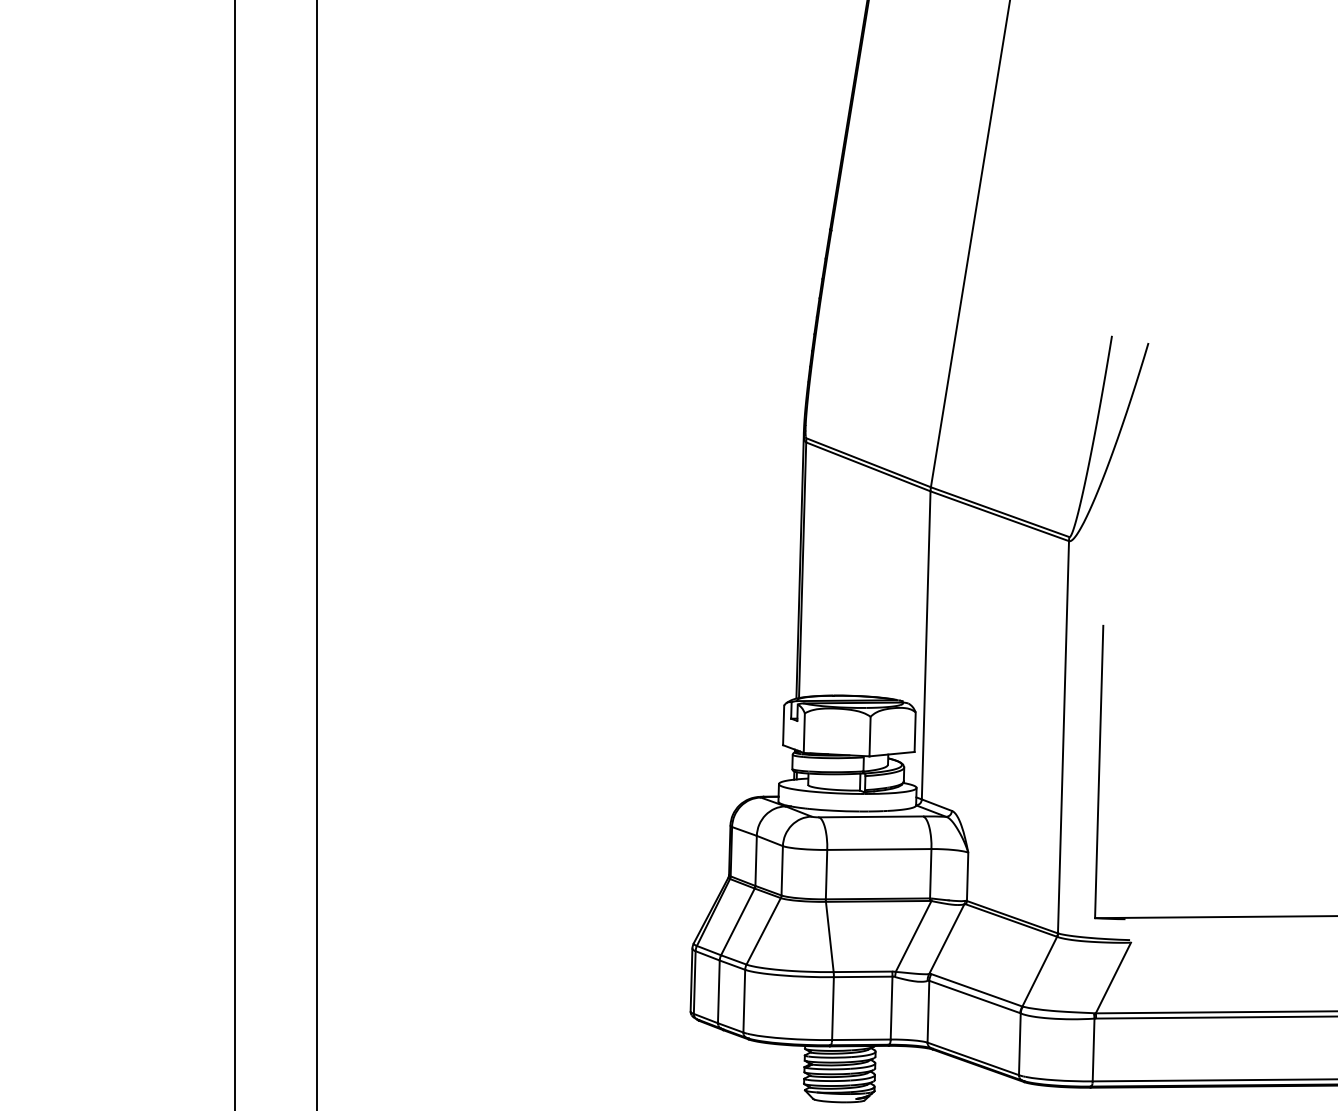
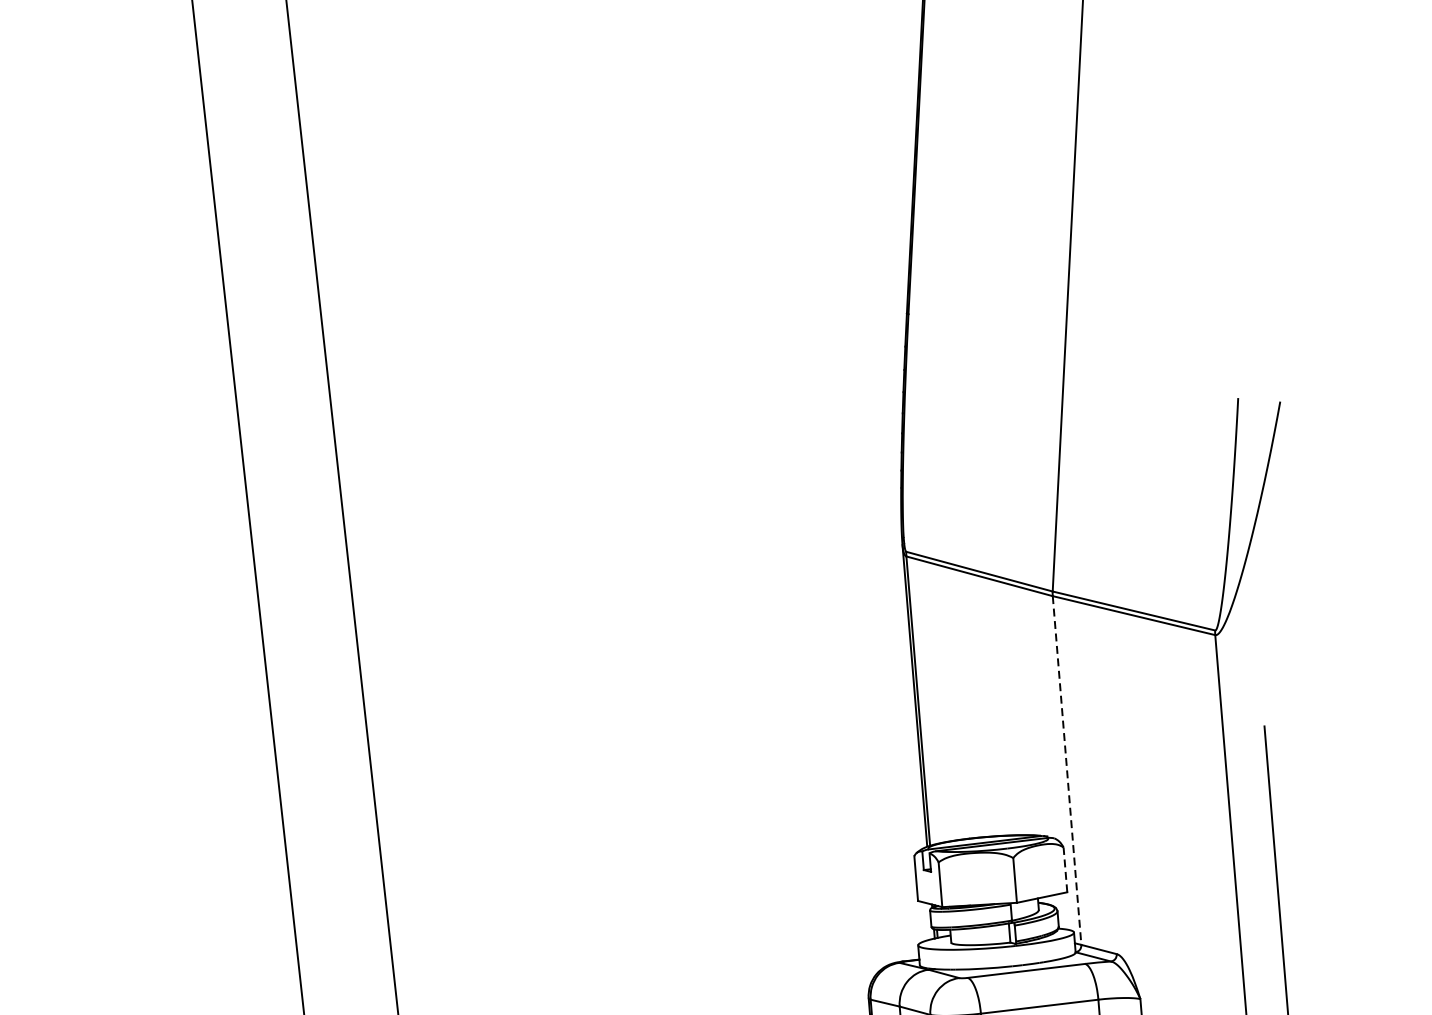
line: (926, 645) -> (1067, 770), solid -> dashed
line: (915, 732) -> (1065, 870), solid -> dashed

